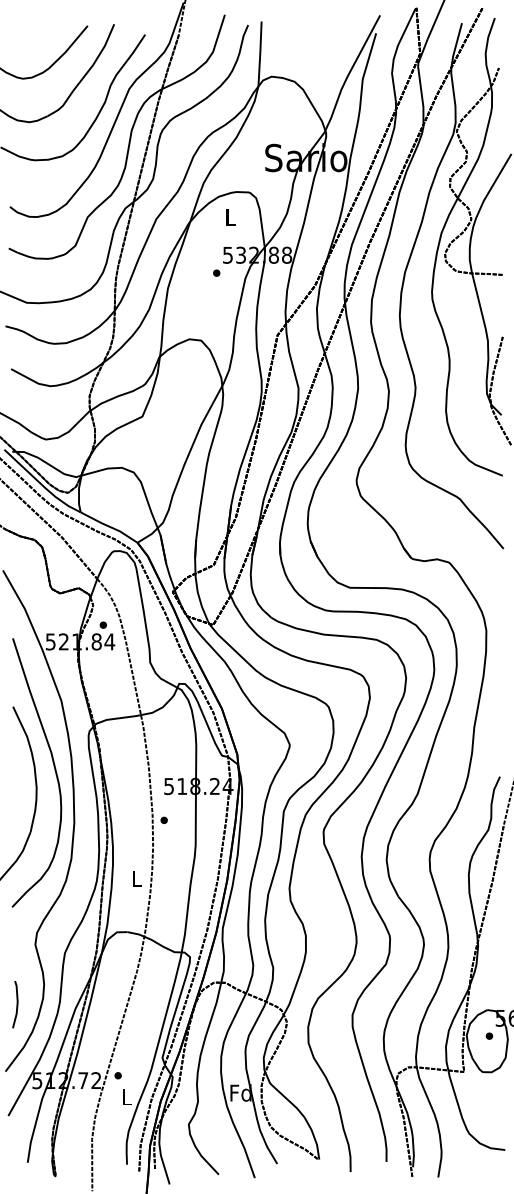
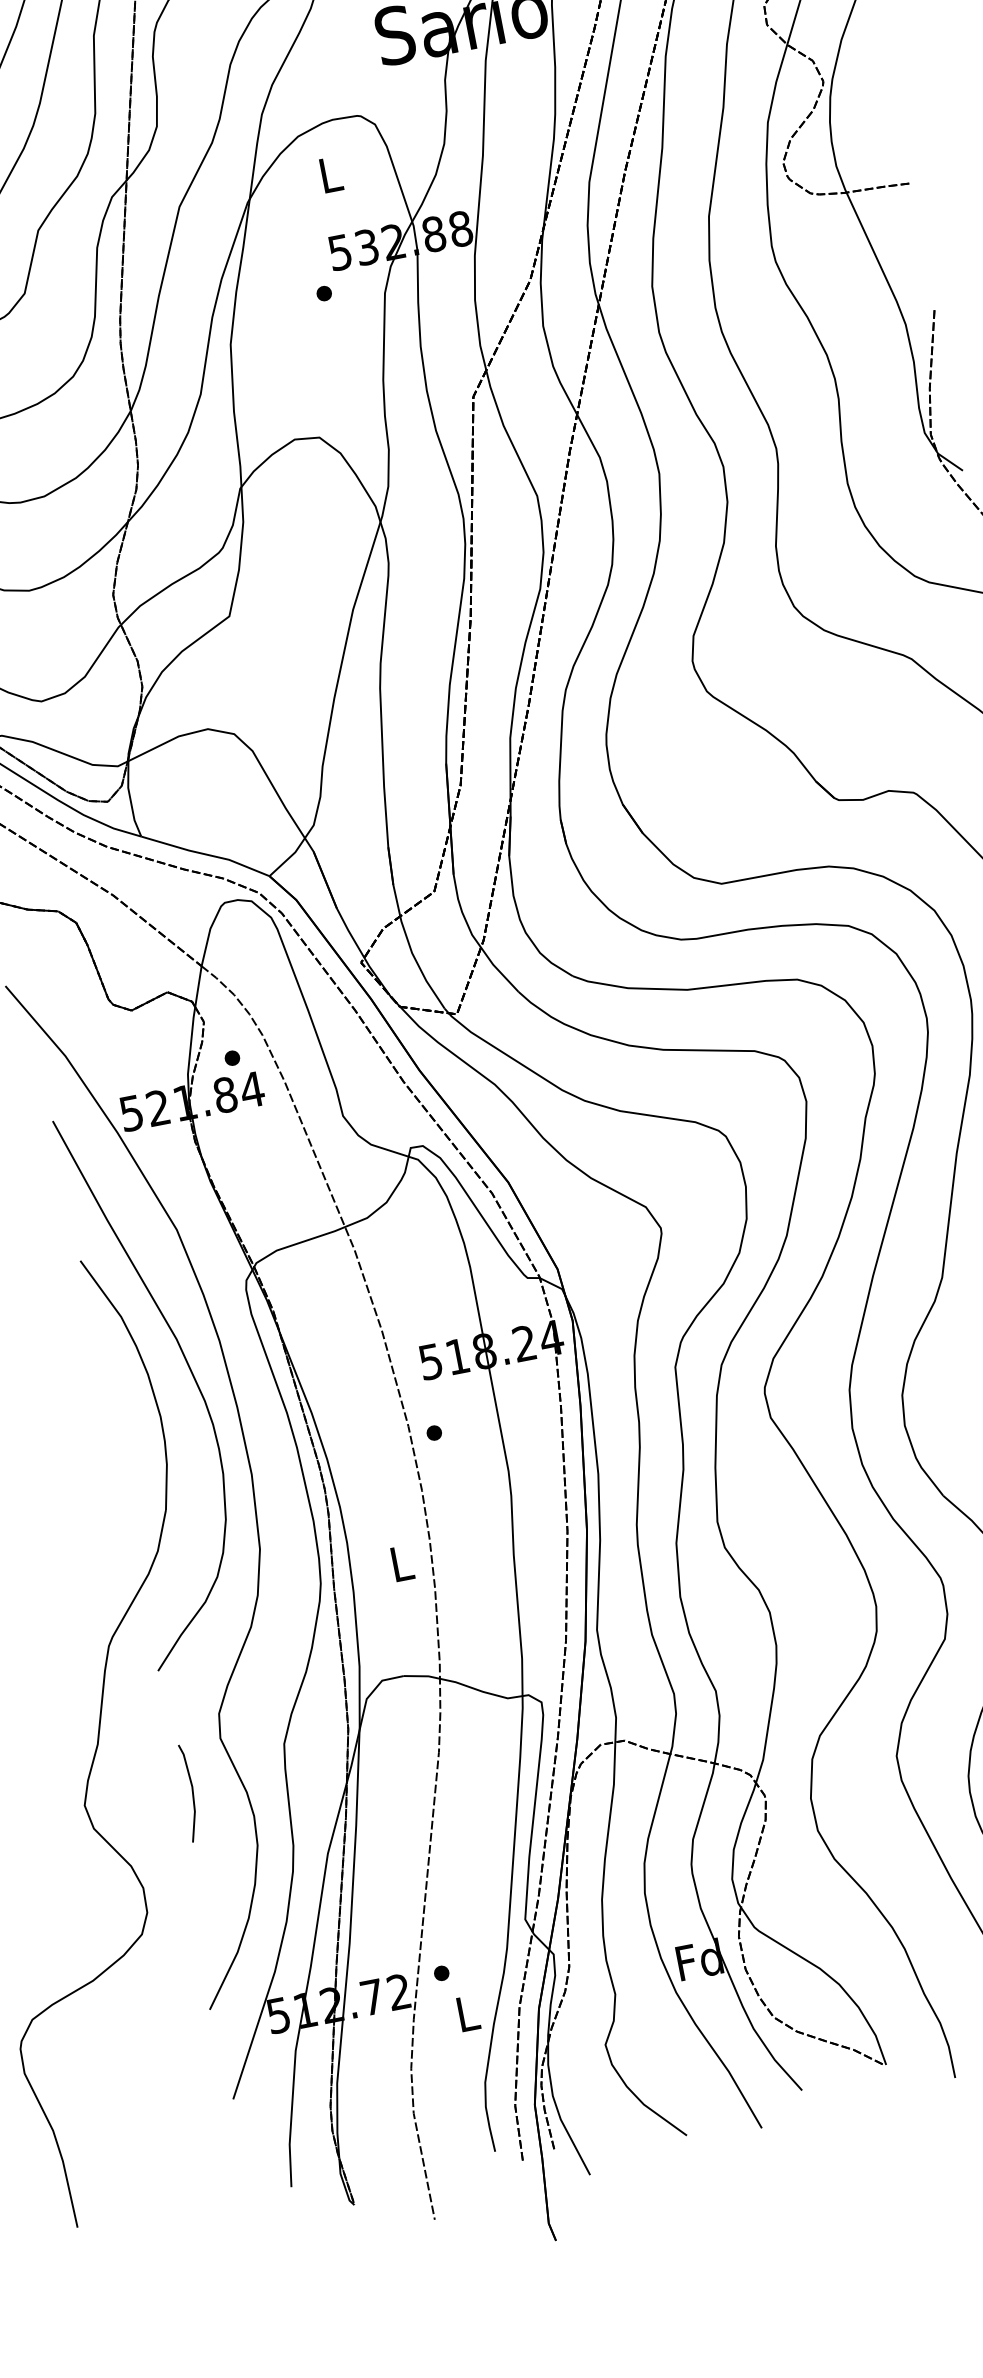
line: (16, 1004) -> (190, 1792), moved

